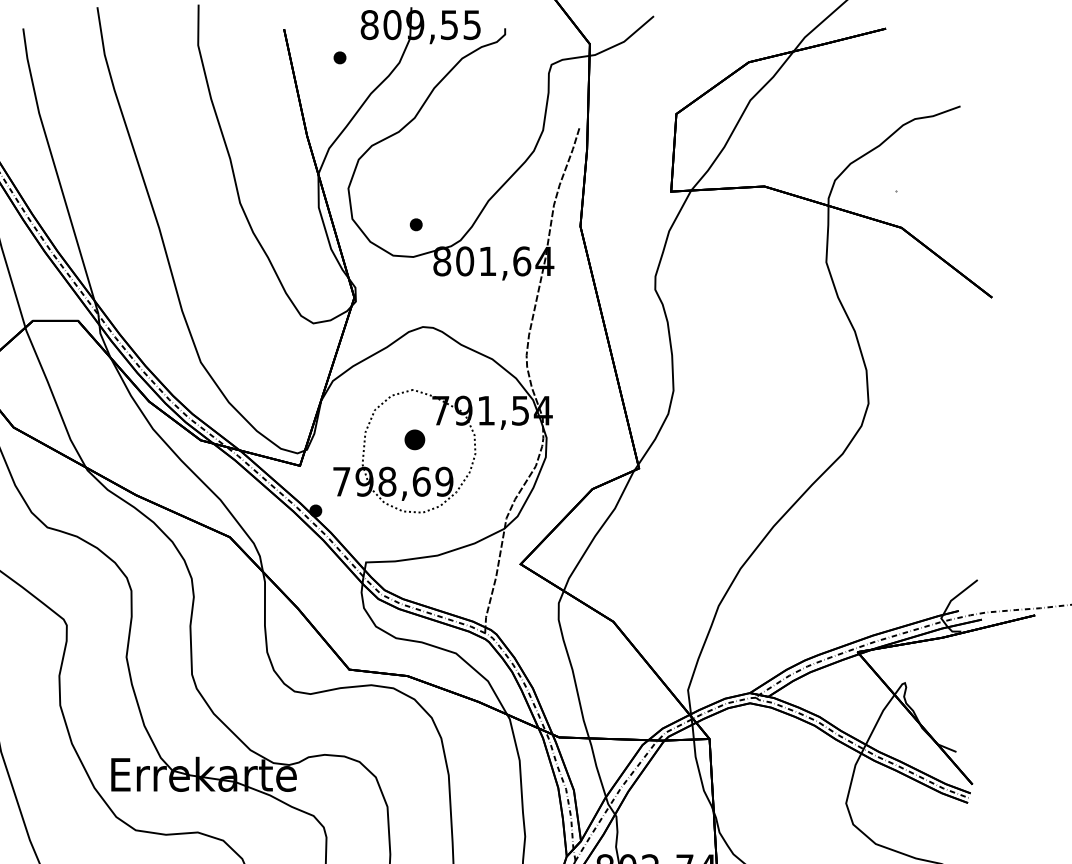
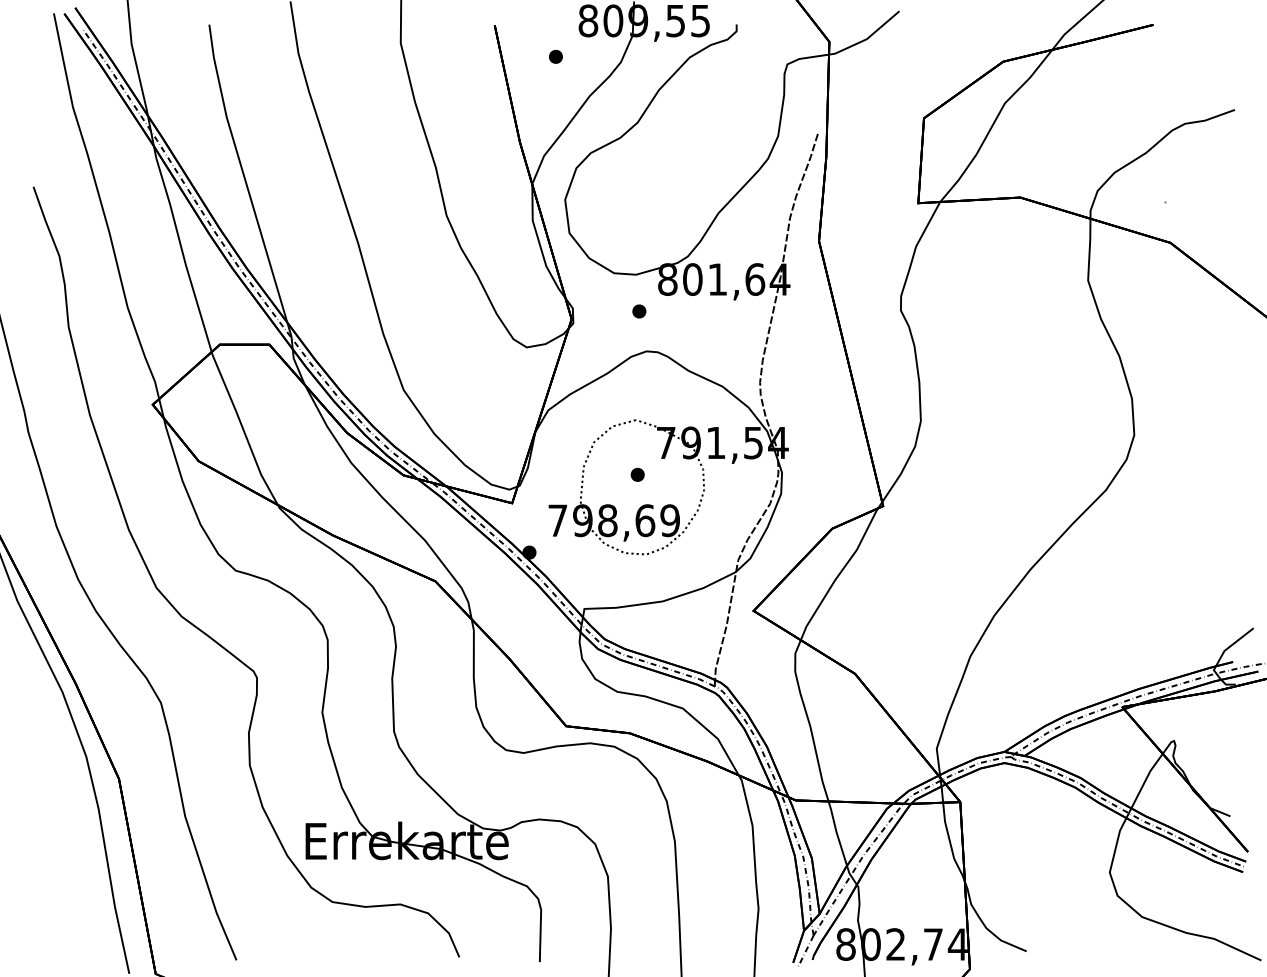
part: (416, 224) -> (639, 311), moved
part: (414, 439) -> (637, 474), size x0.62

